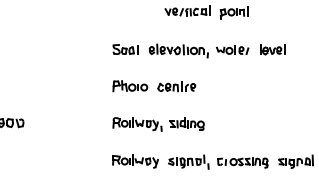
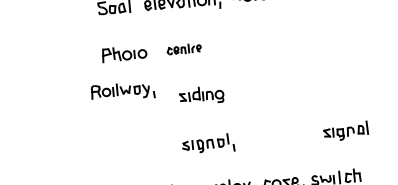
part: (176, 86) -> (183, 48), size x0.7
part: (137, 124) -> (122, 91), moved
part: (135, 161) -> (139, 149), removed
part: (242, 162) -> (277, 138), removed

